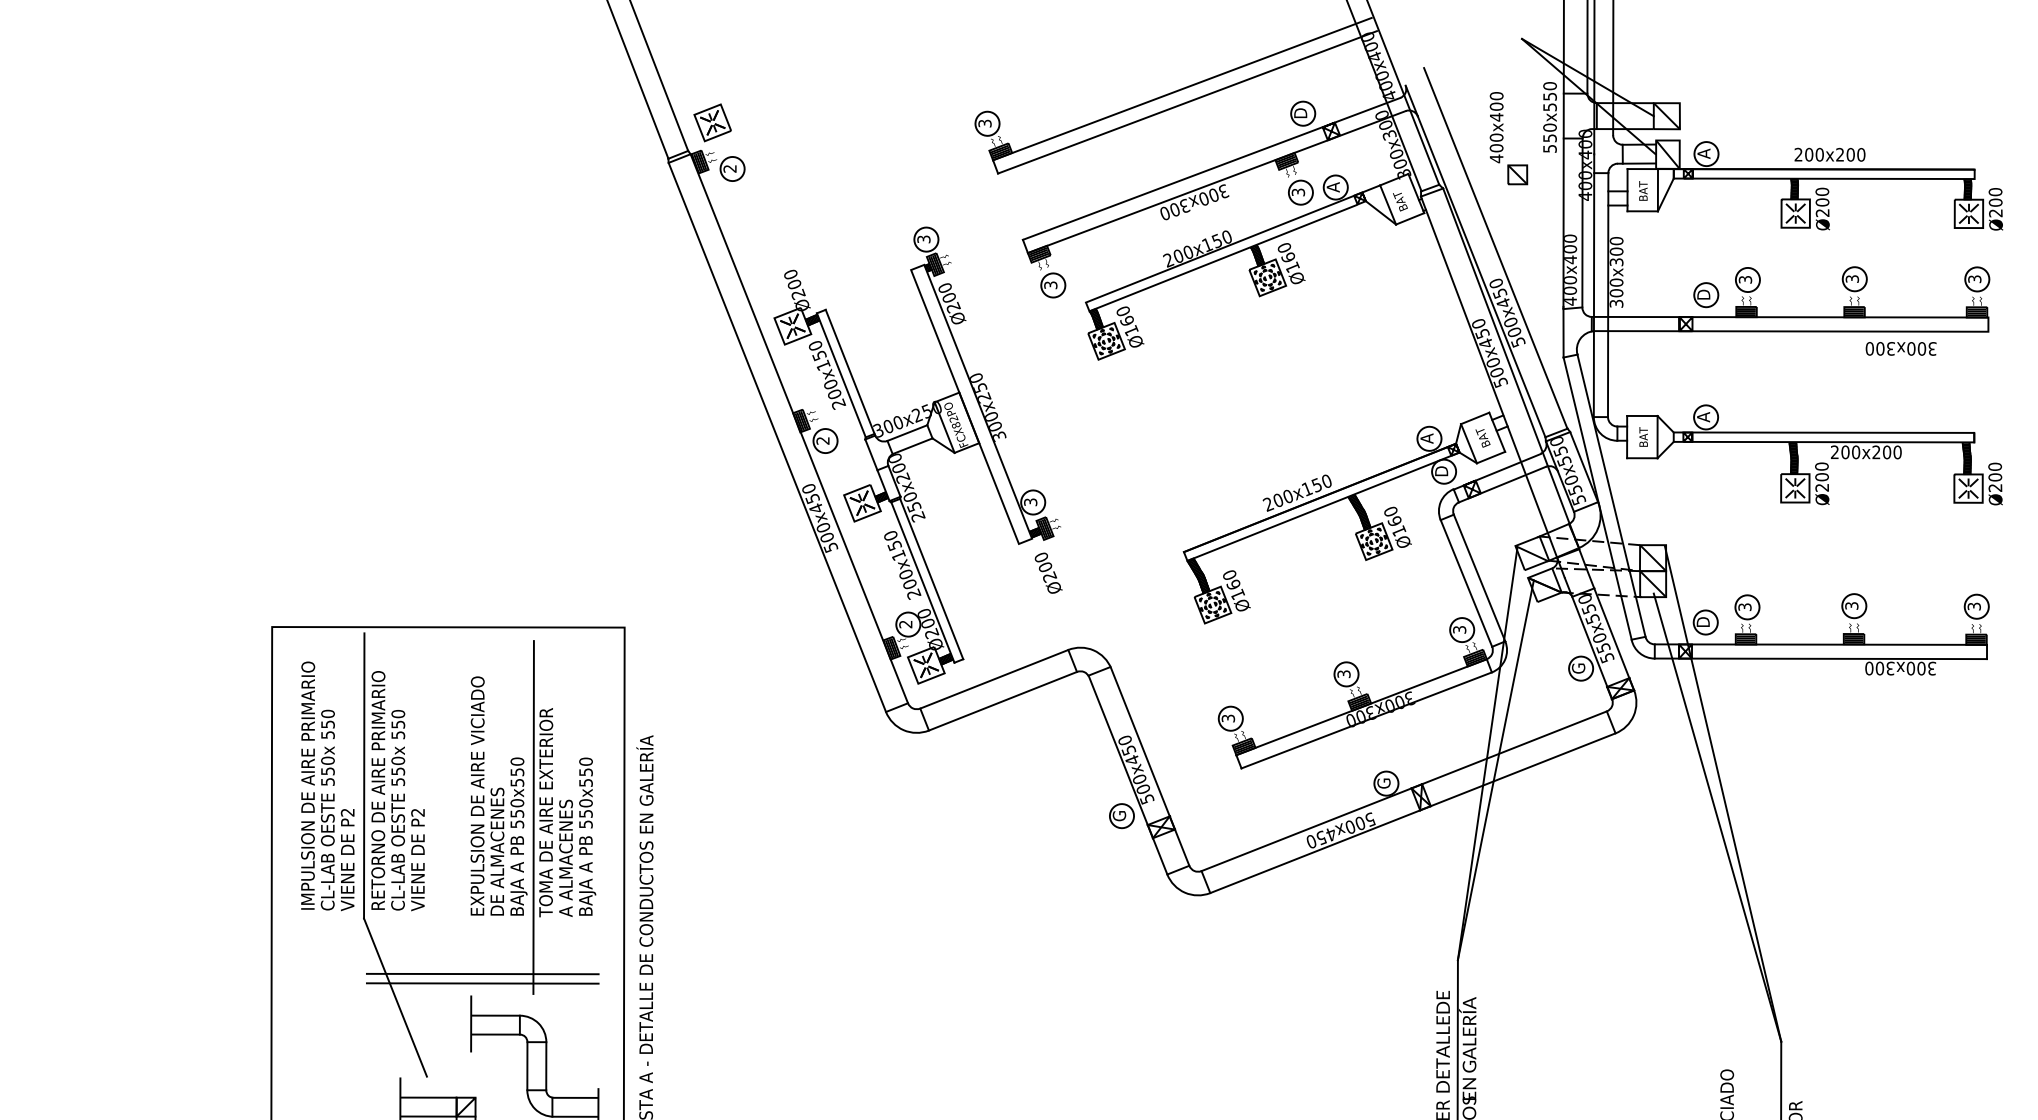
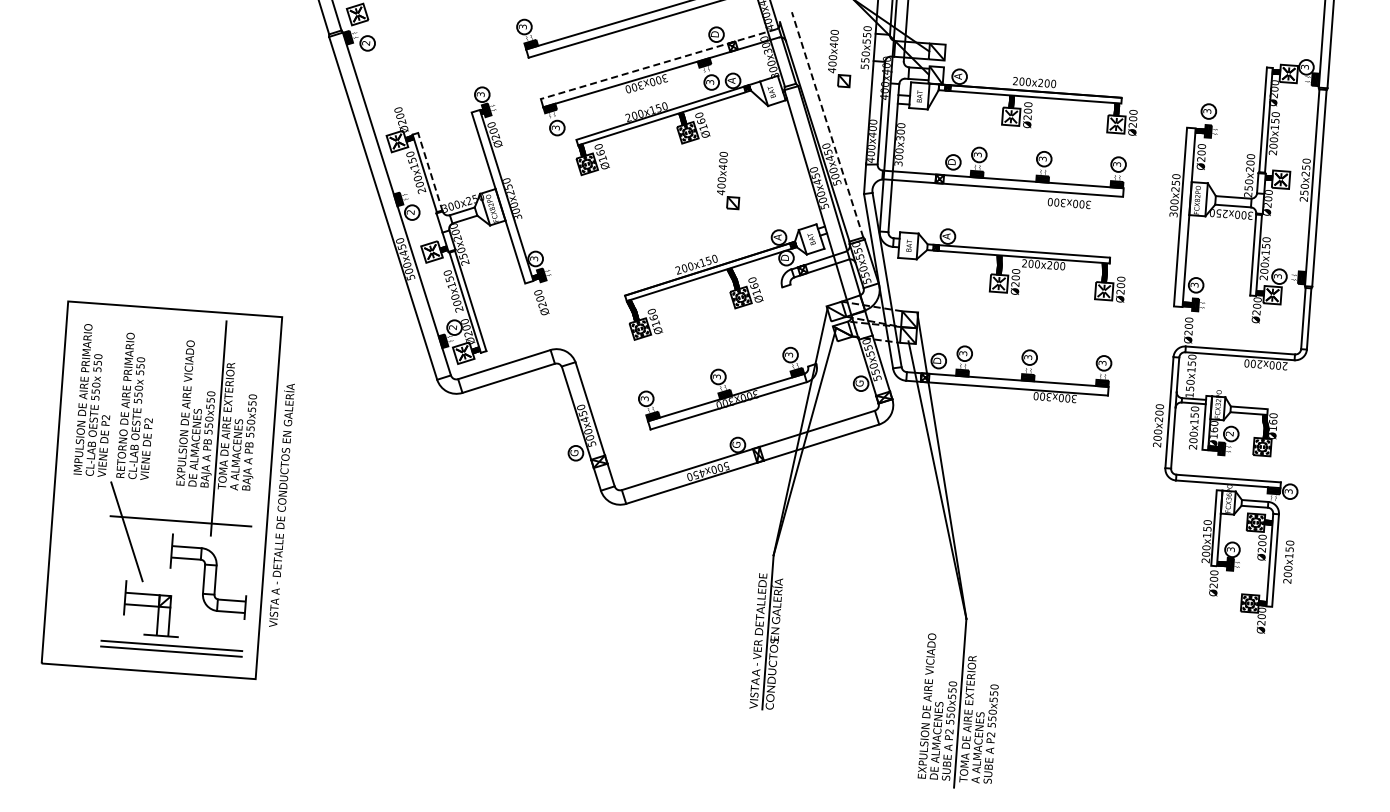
line: (1211, 169) -> (658, 64), solid -> dashed
line: (1495, 247) -> (827, 124), solid -> dashed
part: (1340, 352) -> (728, 181), added
line: (850, 371) -> (430, 171), solid -> dashed
line: (1479, 576) -> (803, 323), removed
line: (1466, 582) -> (795, 326), removed
line: (363, 775) -> (117, 395), removed
line: (482, 982) -> (180, 526), removed

